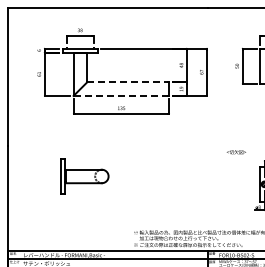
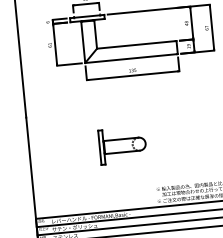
line: (127, 82) -> (136, 44), dashed -> solid
line: (121, 95) -> (131, 58), dashed -> solid
part: (84, 176) -> (122, 145), moved

